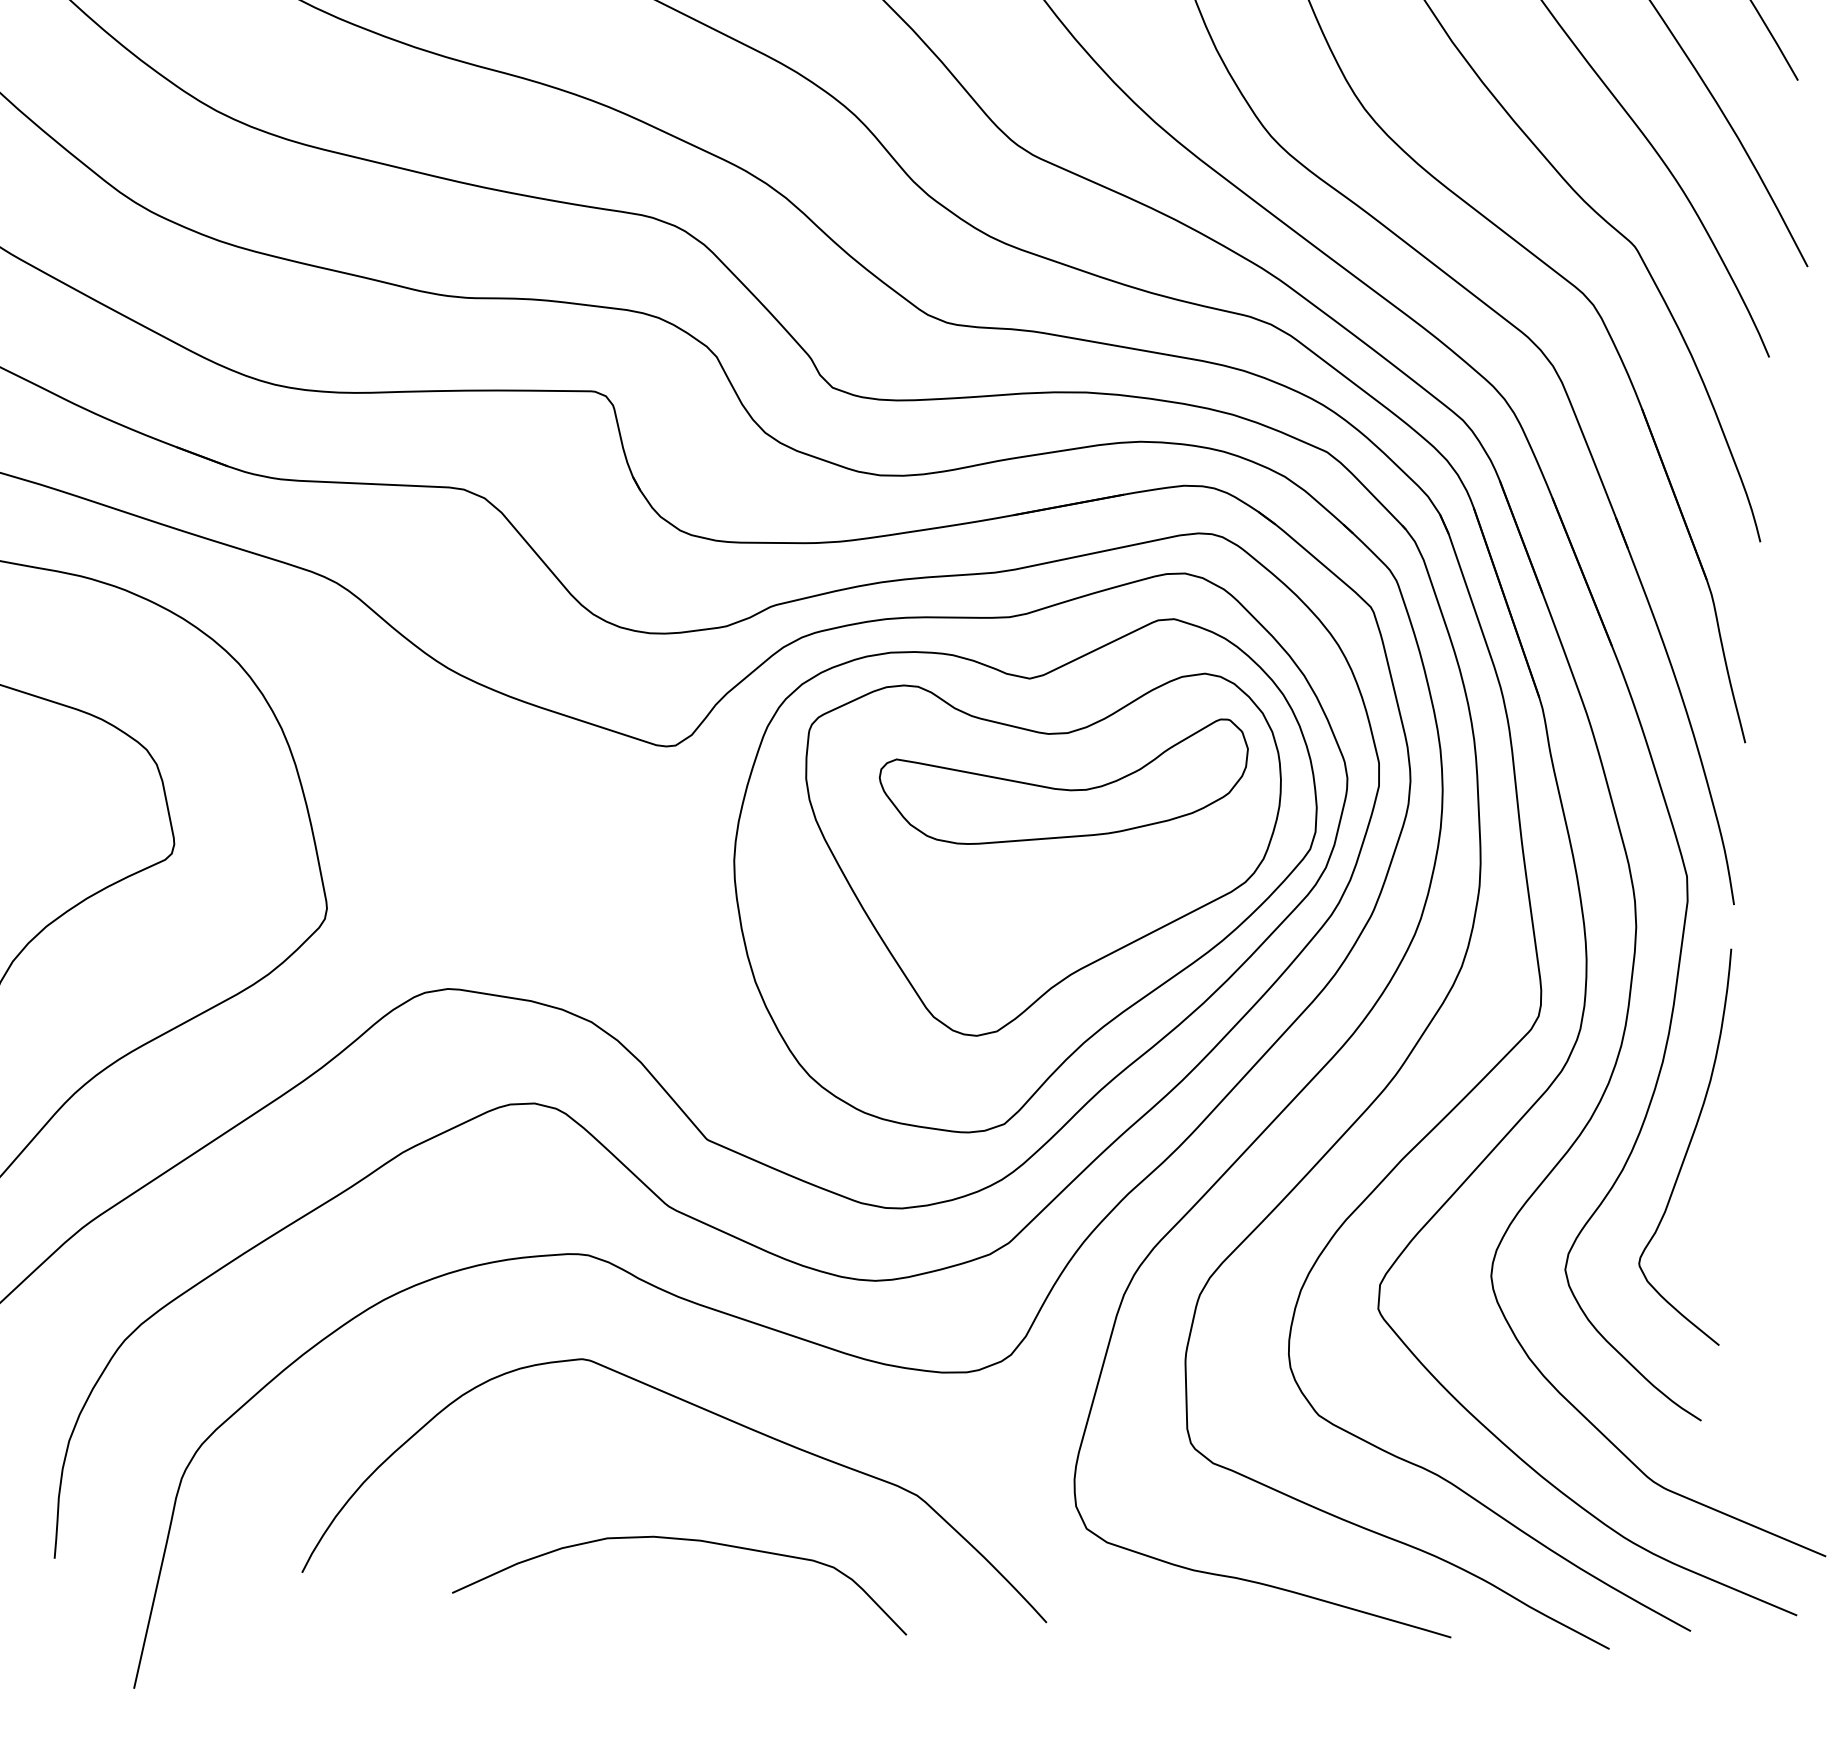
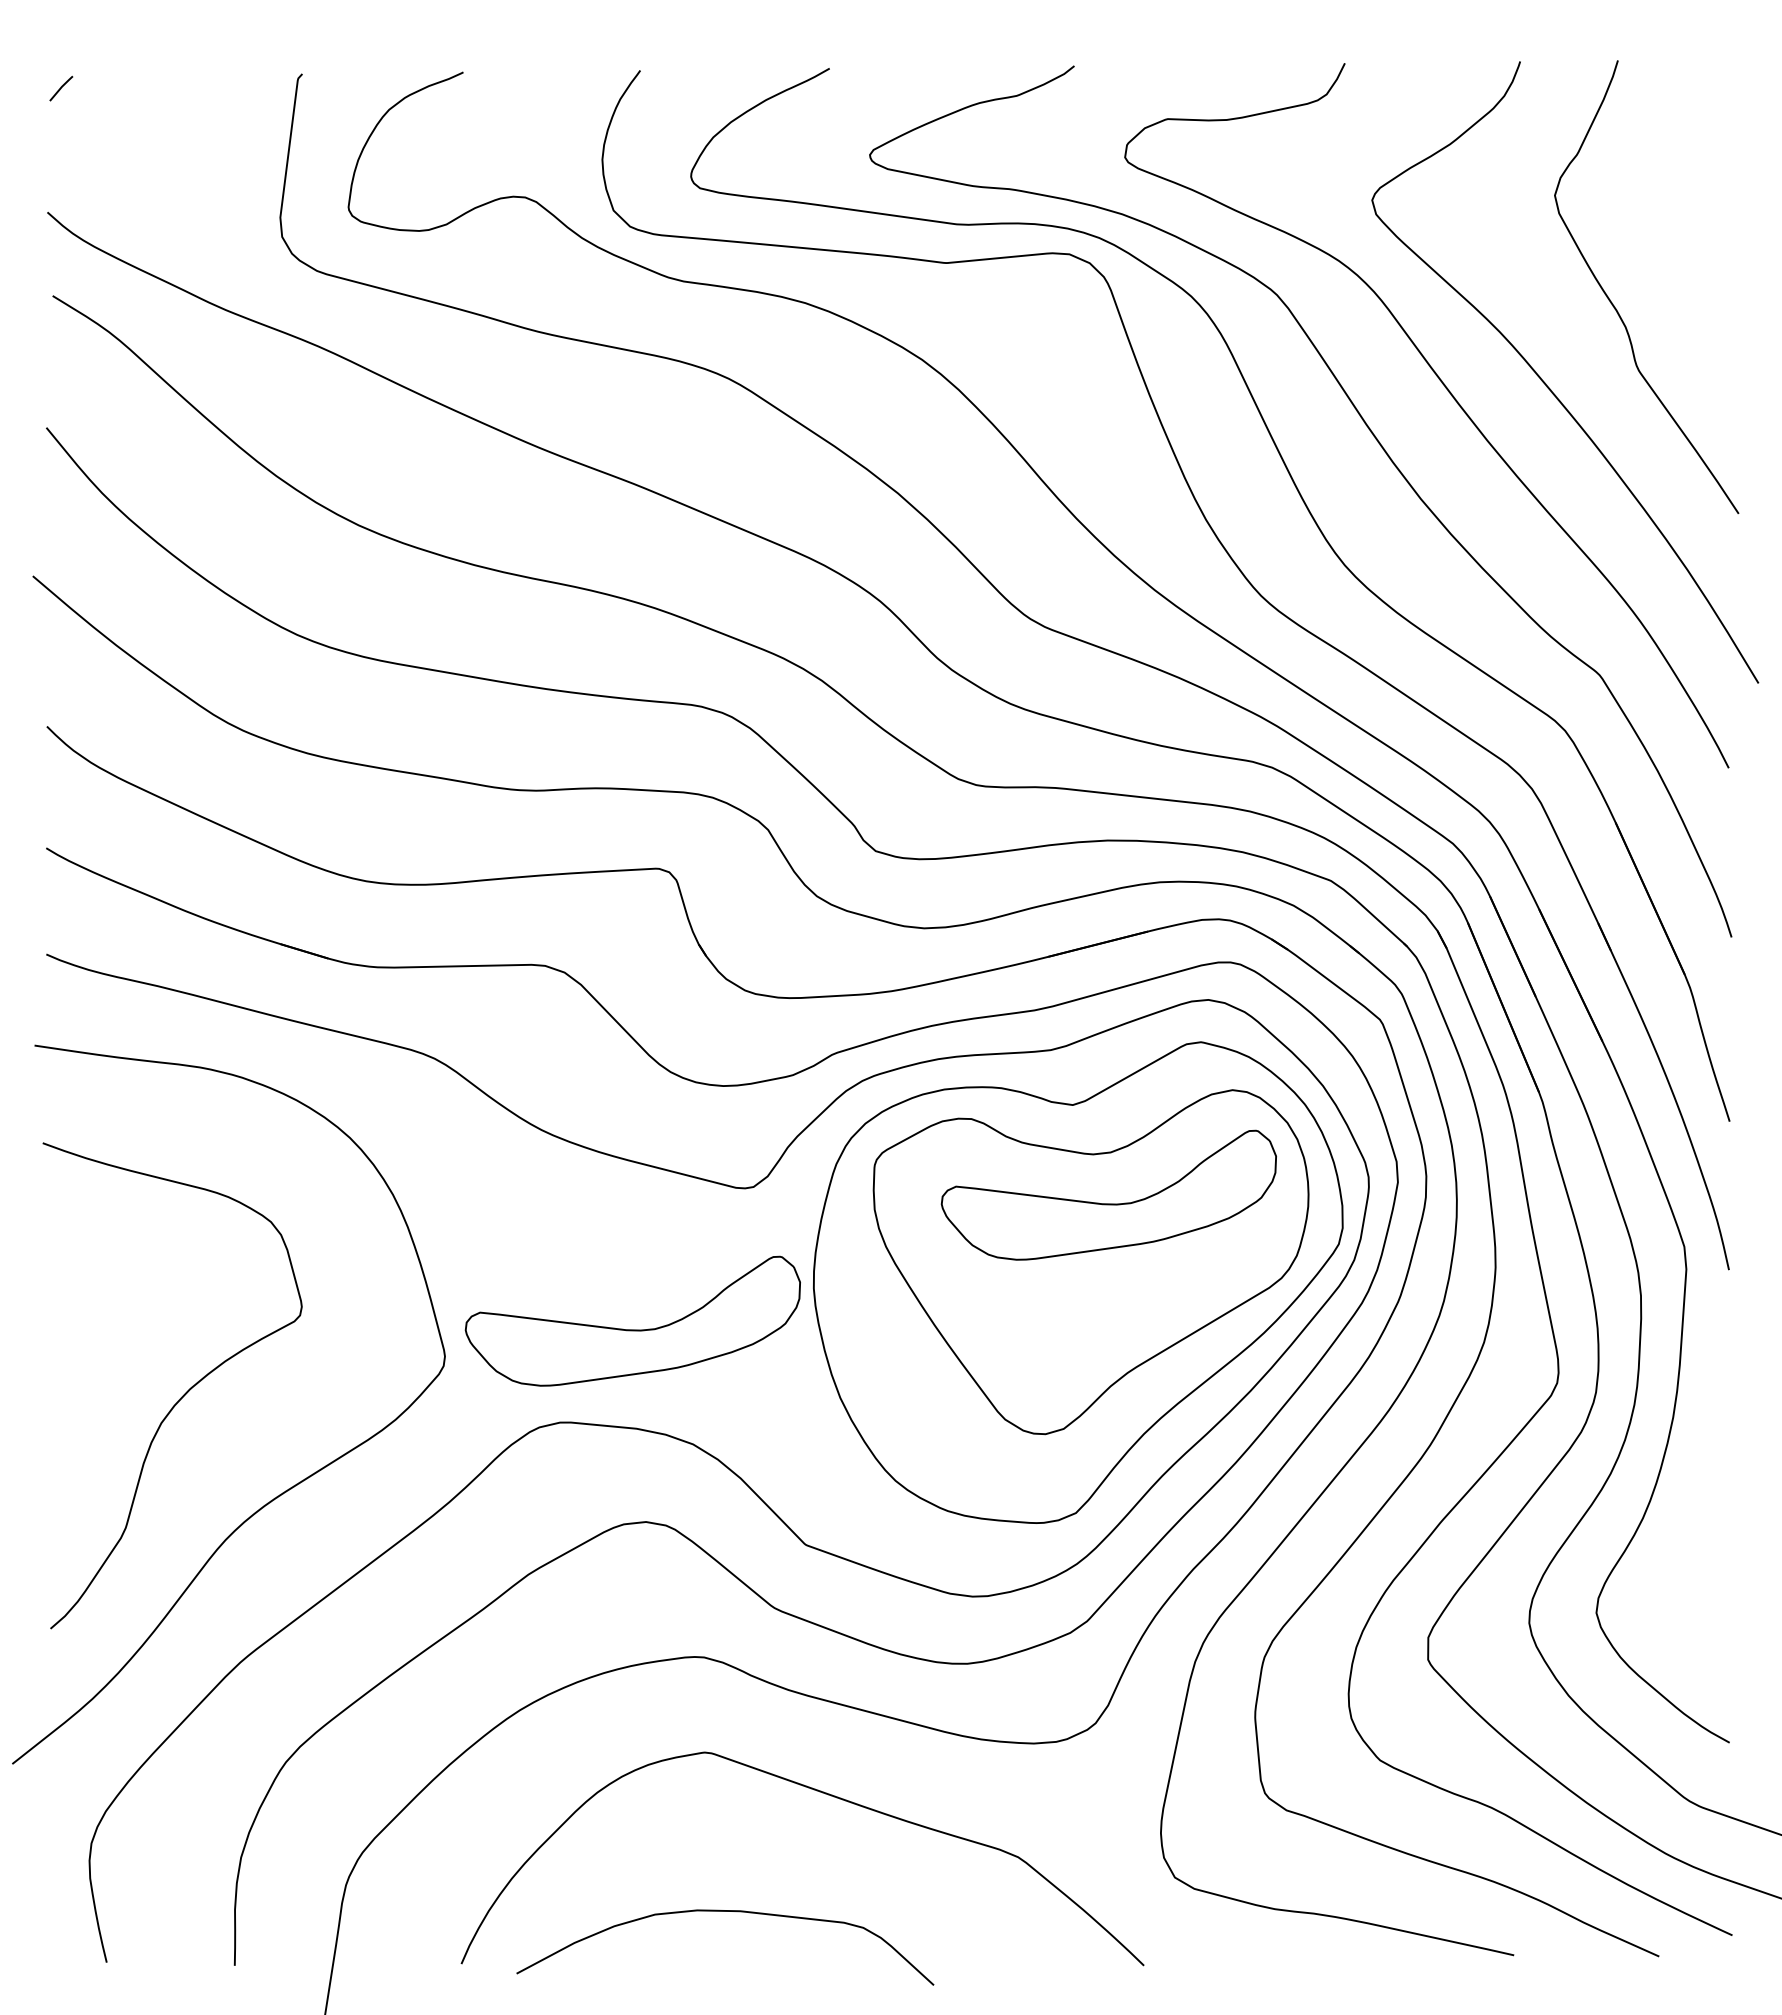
part: (533, 892) -> (632, 1329), added
curve: (1688, 1144) -> (1701, 1491), removed
curve: (684, 1539) -> (725, 1911), moved

